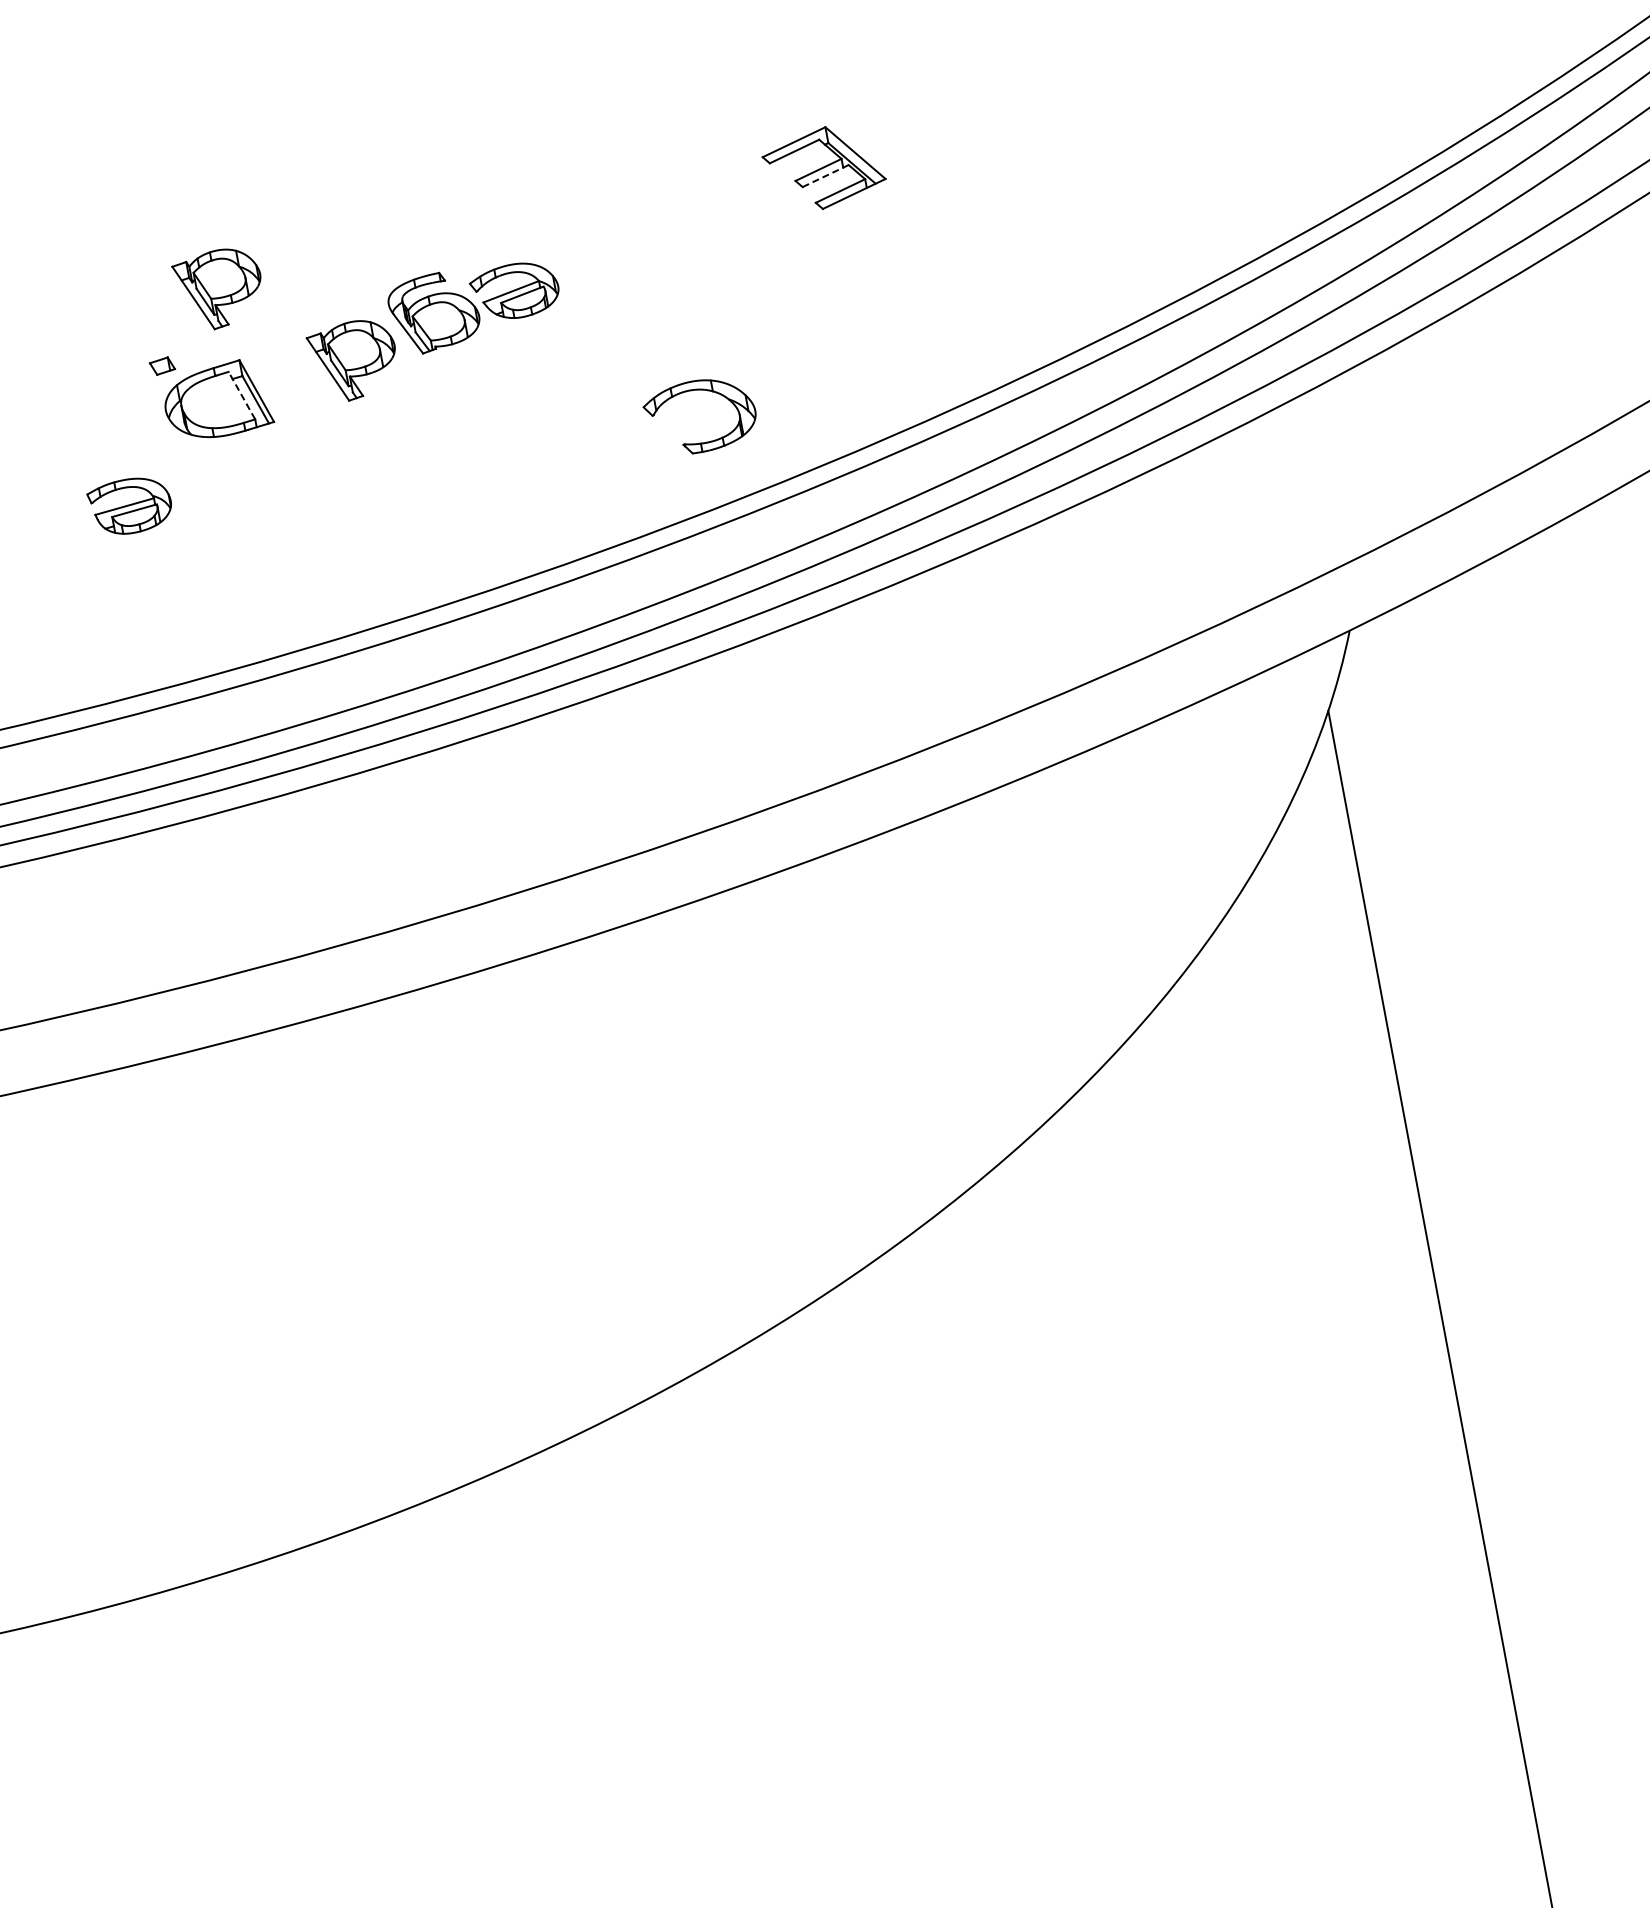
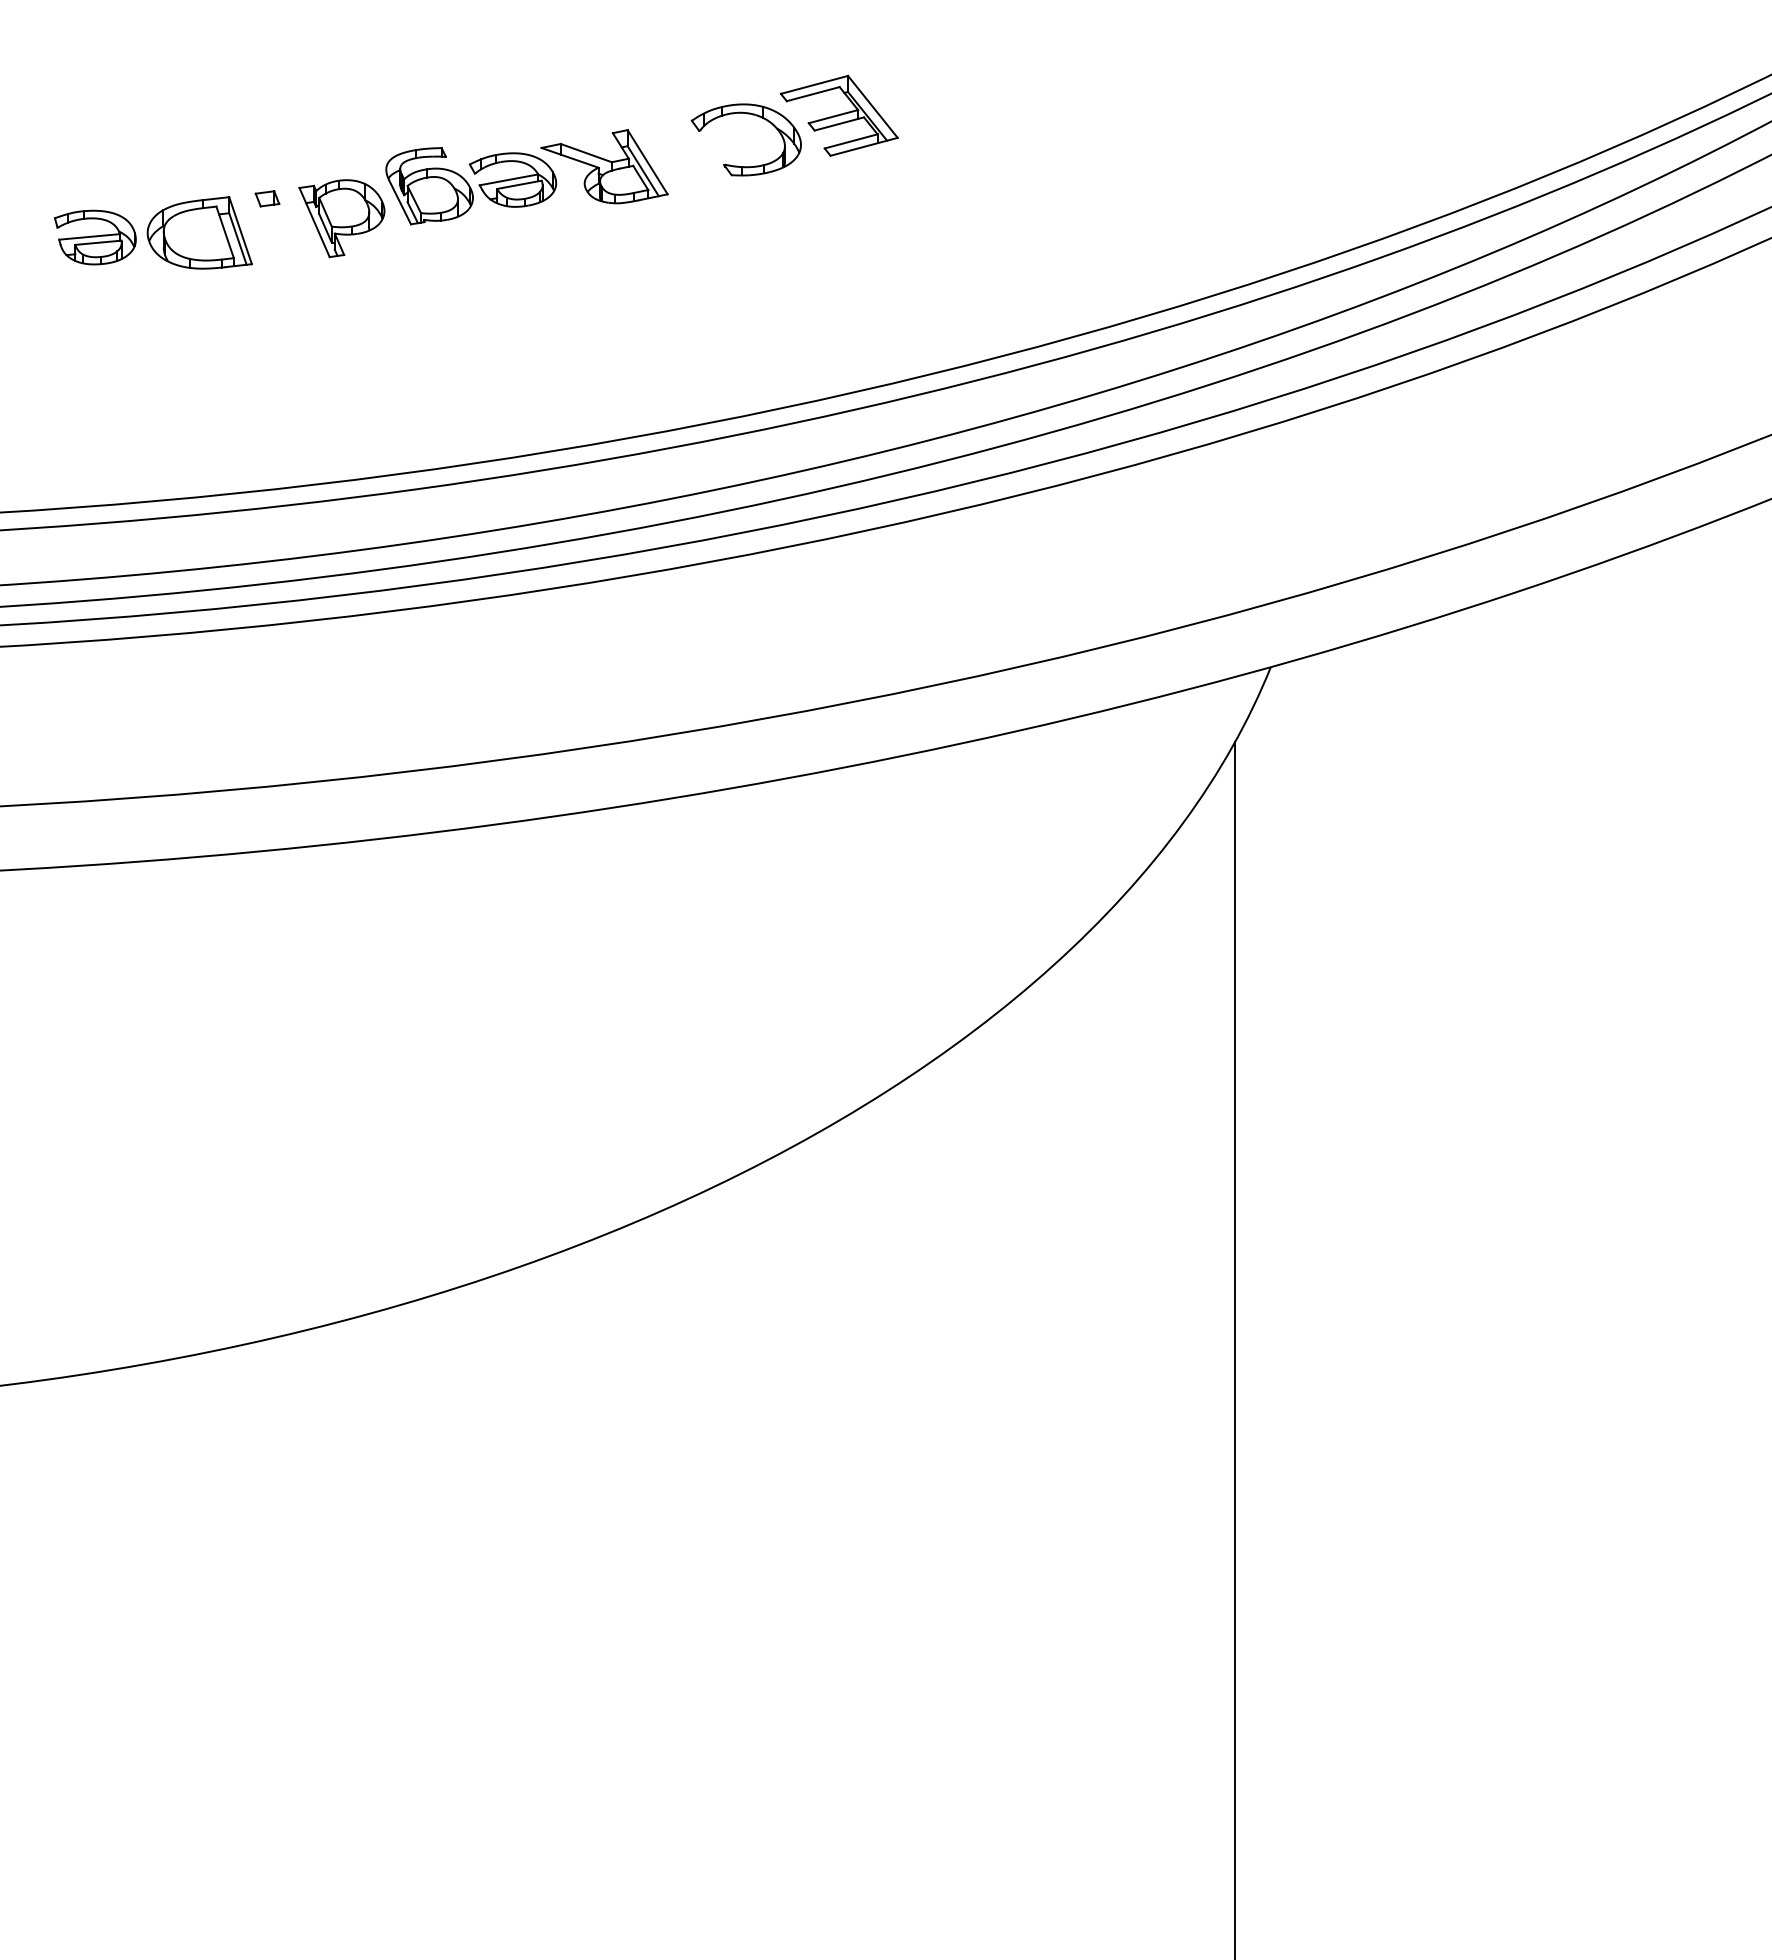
line: (825, 175) -> (839, 123), dashed -> solid
part: (602, 261) -> (604, 166), added
part: (219, 289) -> (222, 123), removed
part: (162, 365) -> (267, 198), moved
part: (702, 390) -> (752, 115), moved
line: (241, 394) -> (224, 231), dashed -> solid
part: (130, 506) -> (95, 237), moved

